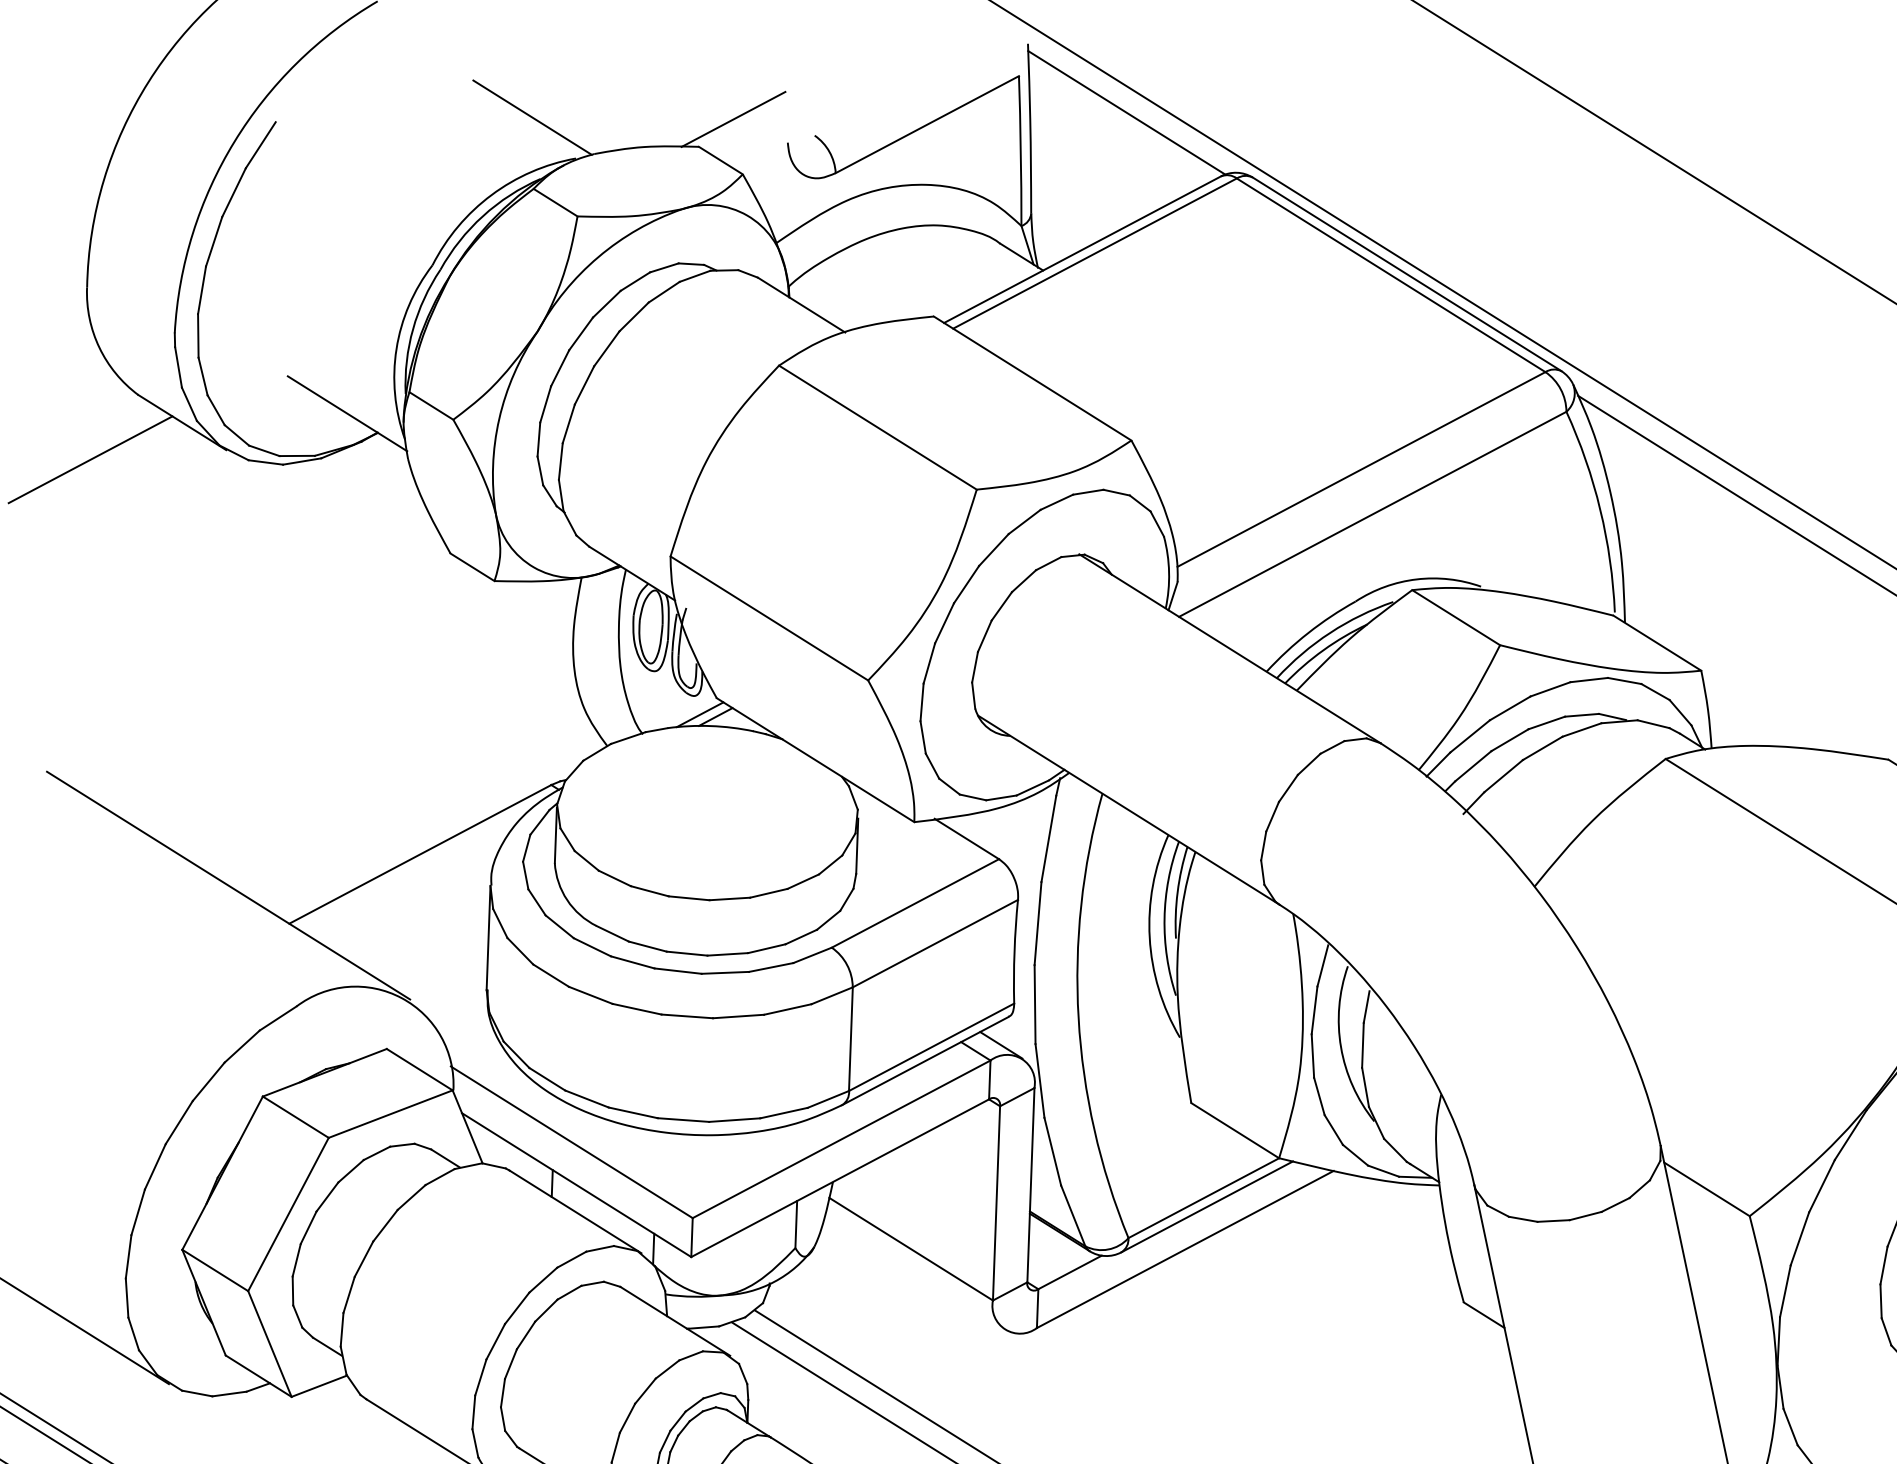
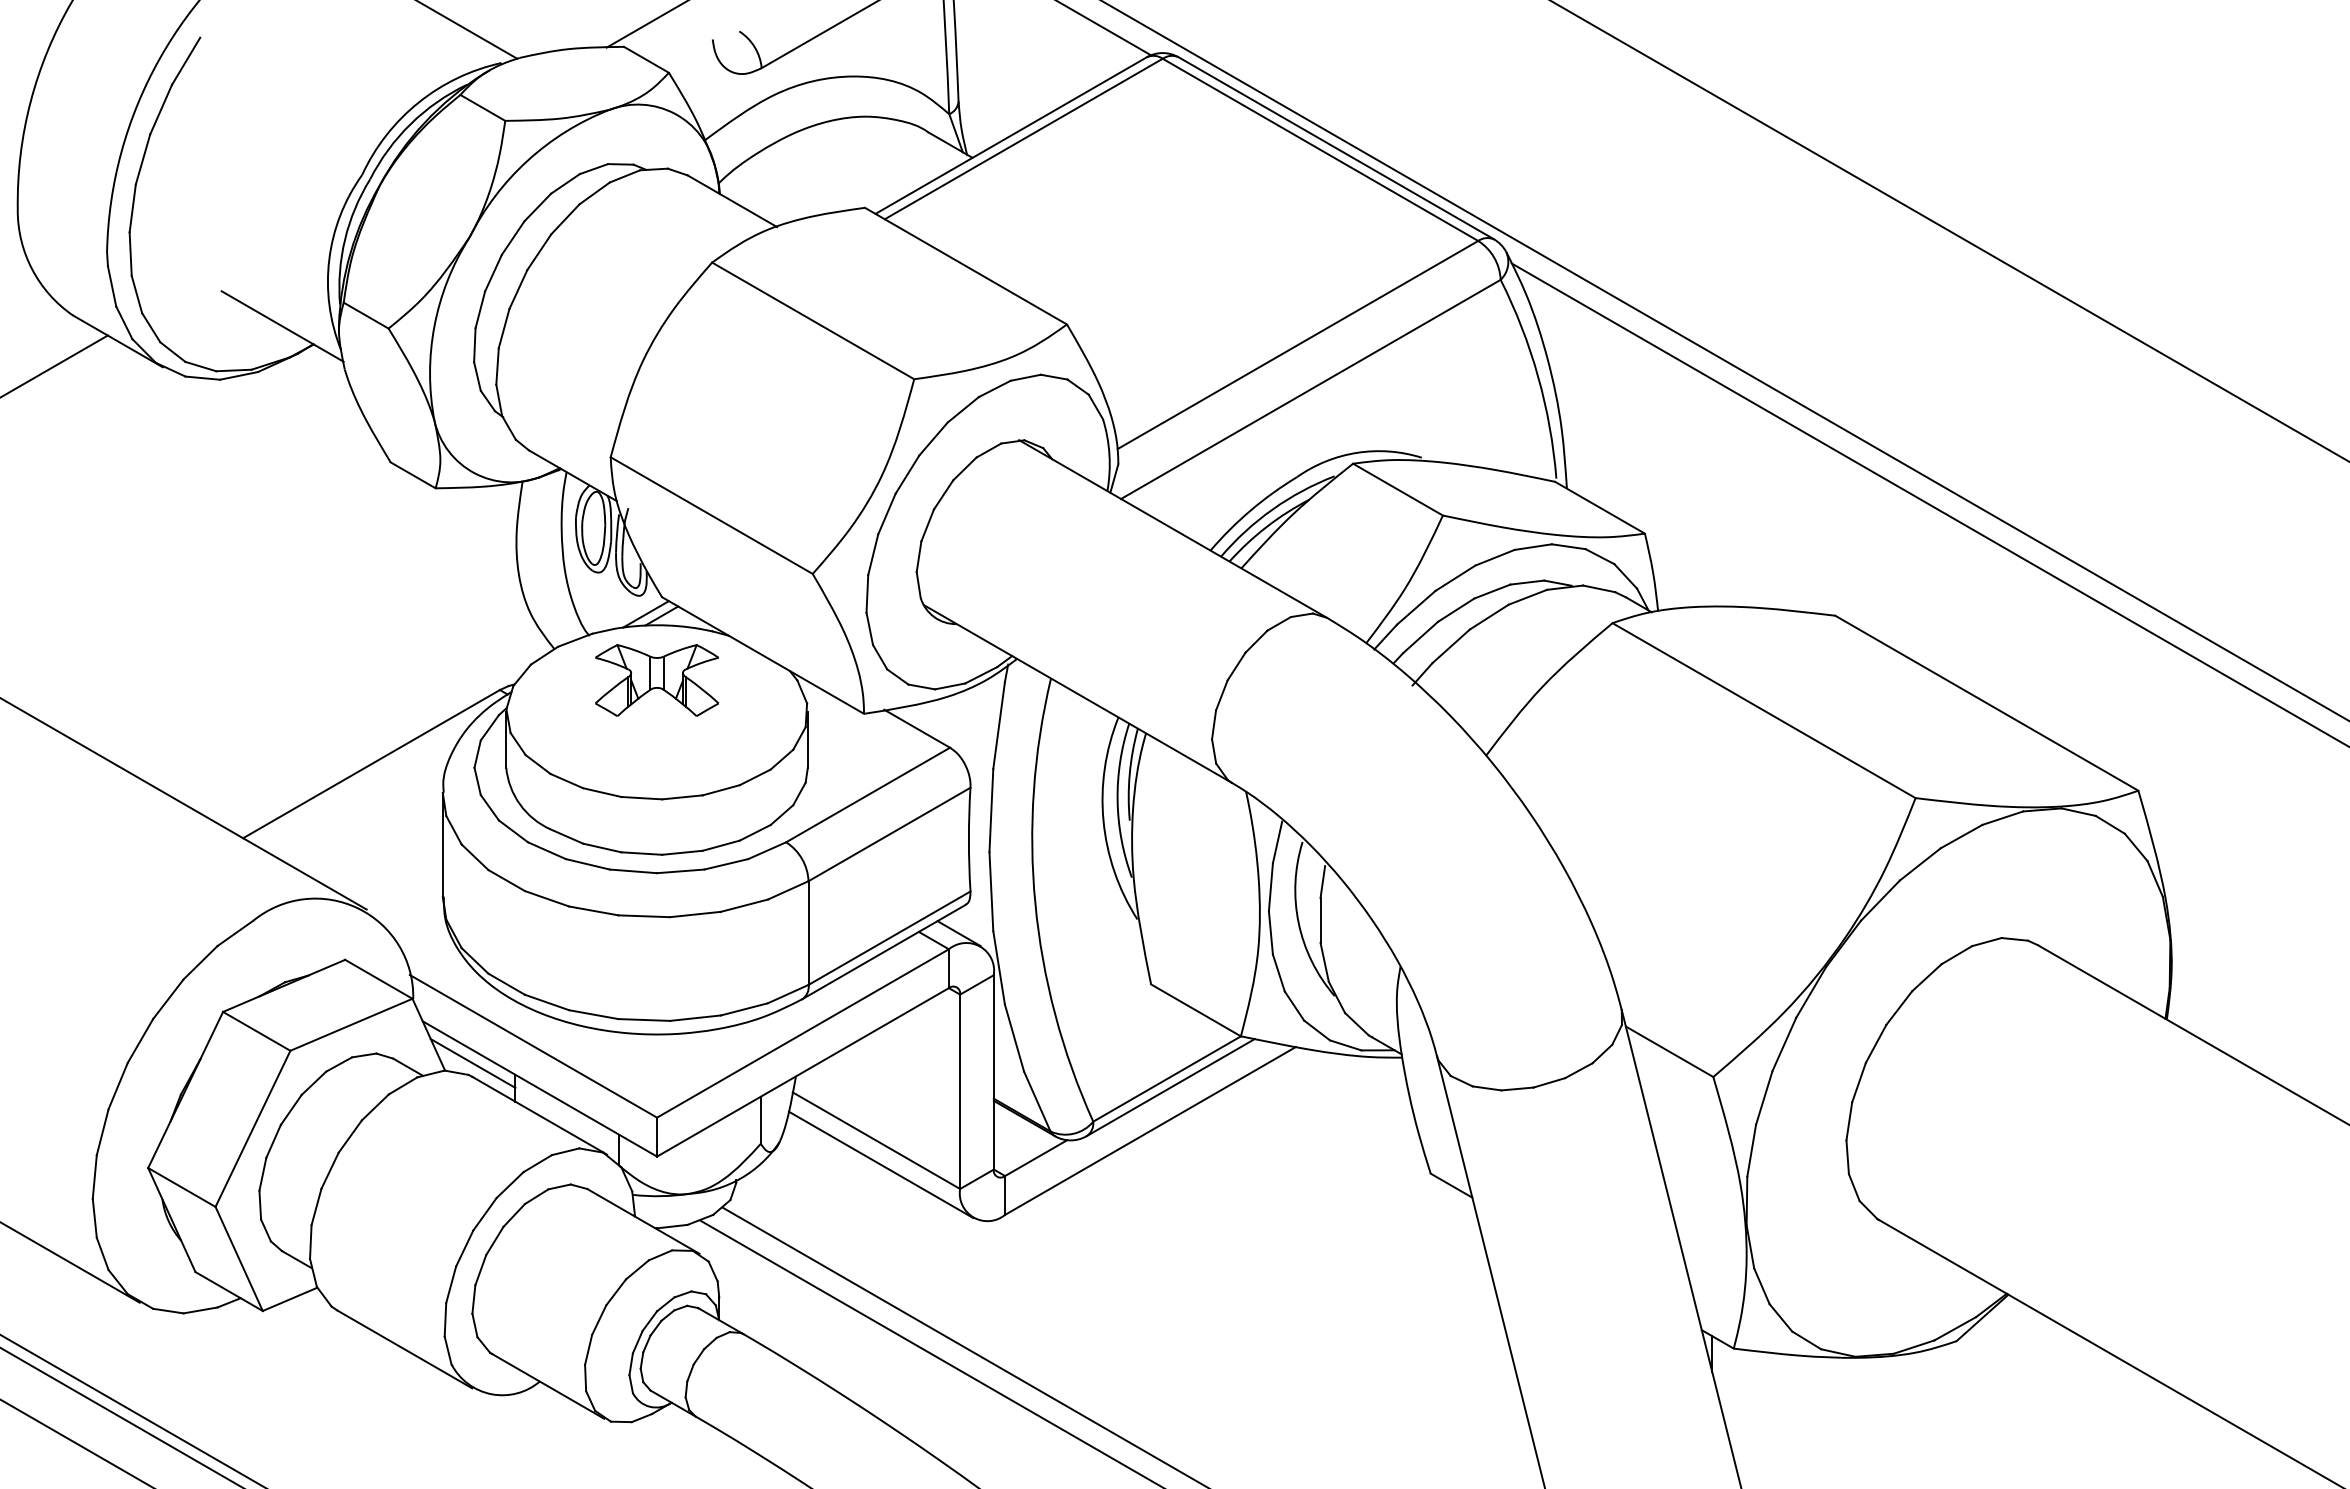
part: (709, 781) -> (657, 680), added
line: (510, 1157) -> (472, 1063), added
line: (915, 1273) -> (881, 1164), added

